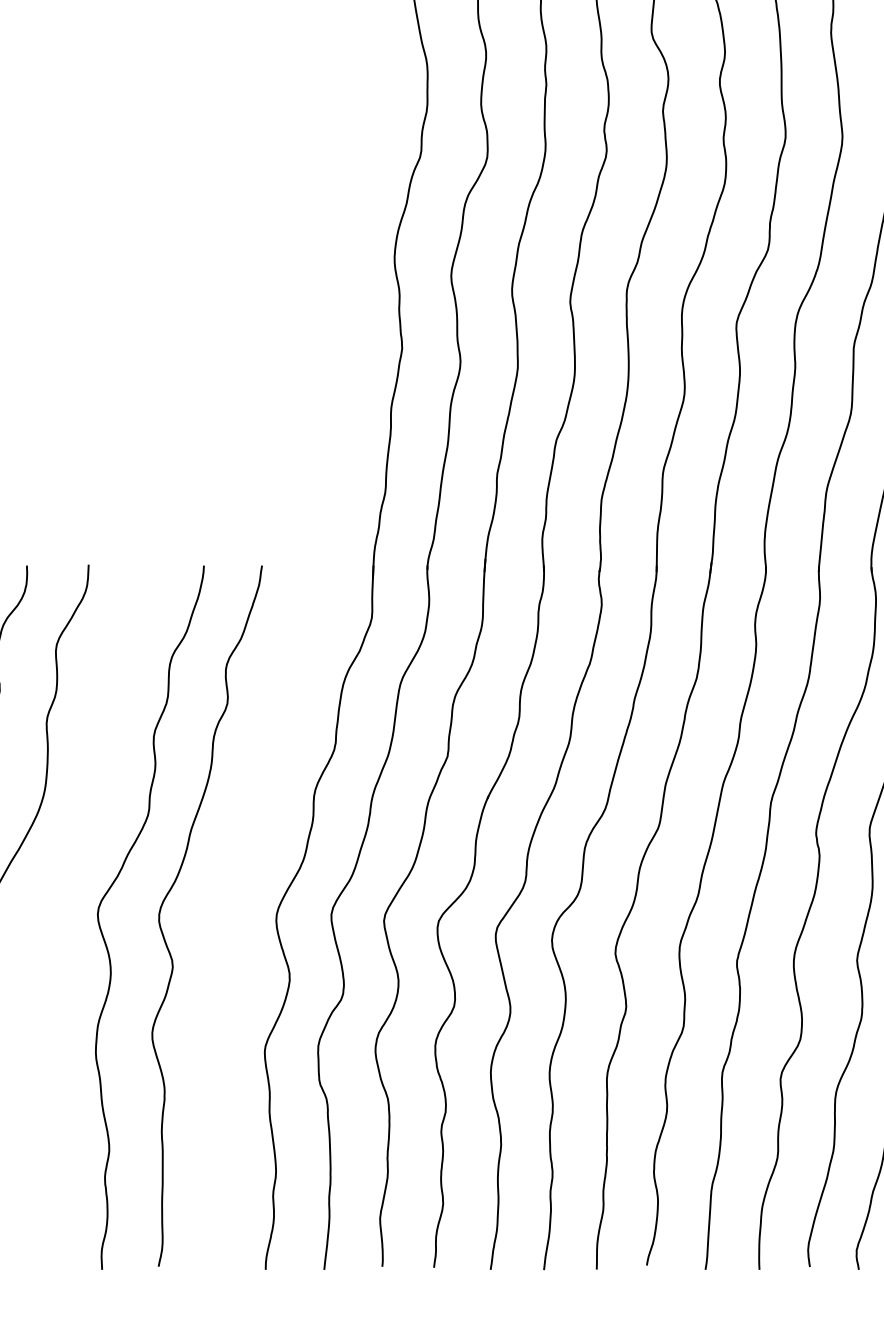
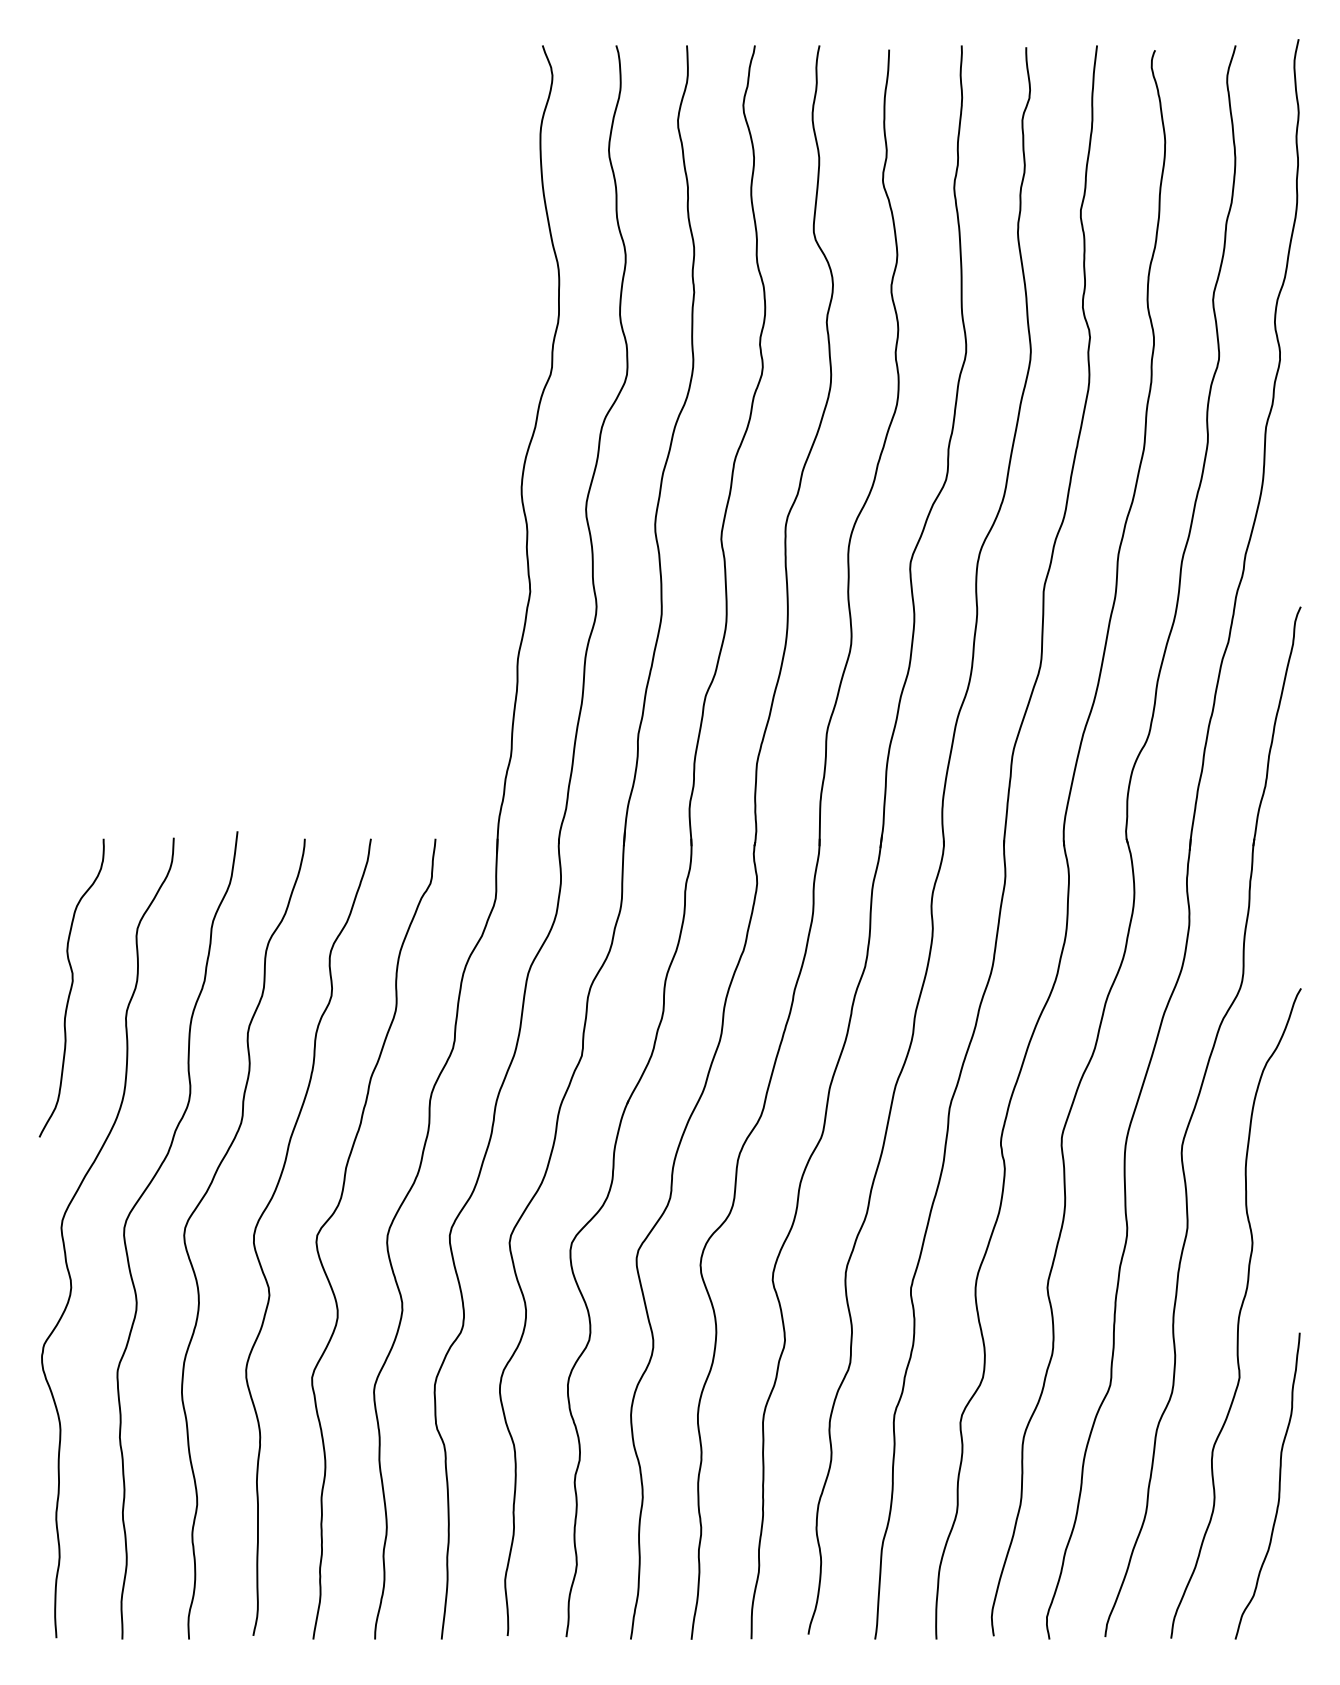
curve: (54, 890) -> (134, 1208), added
curve: (230, 894) -> (335, 1212), added

